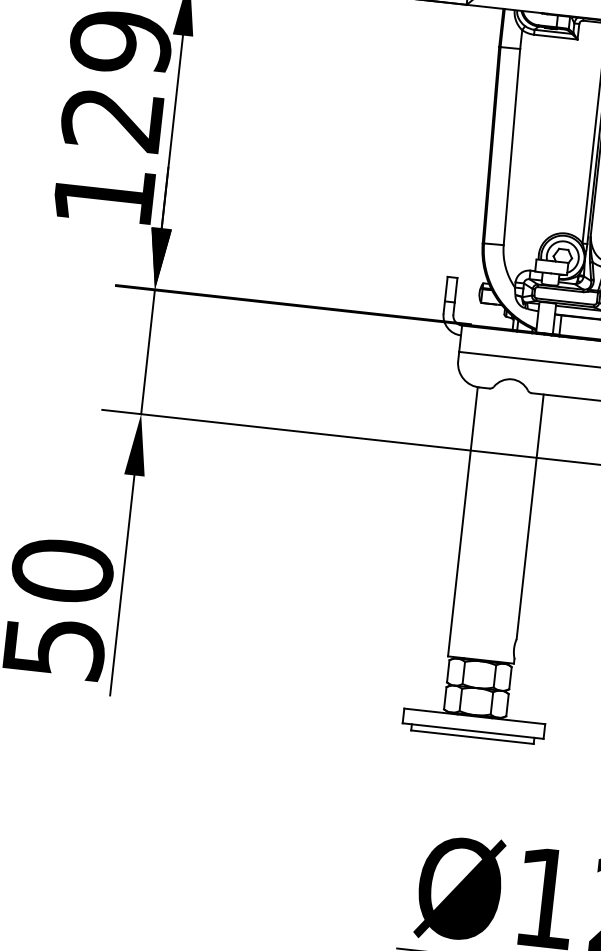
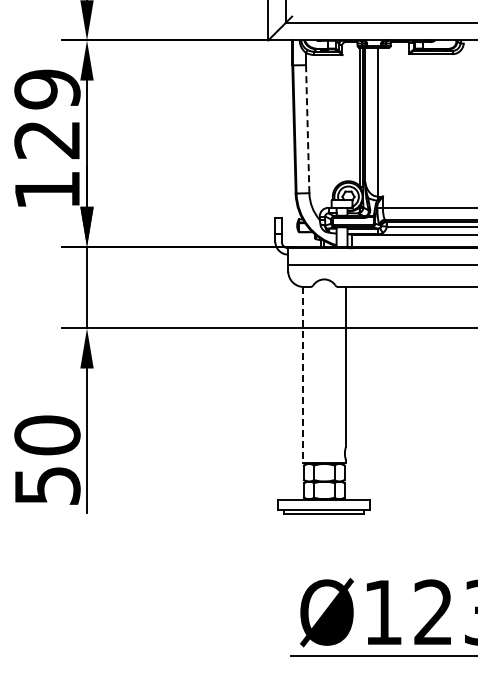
line: (511, 147) -> (307, 129), solid -> dashed
line: (462, 522) -> (302, 375), solid -> dashed

